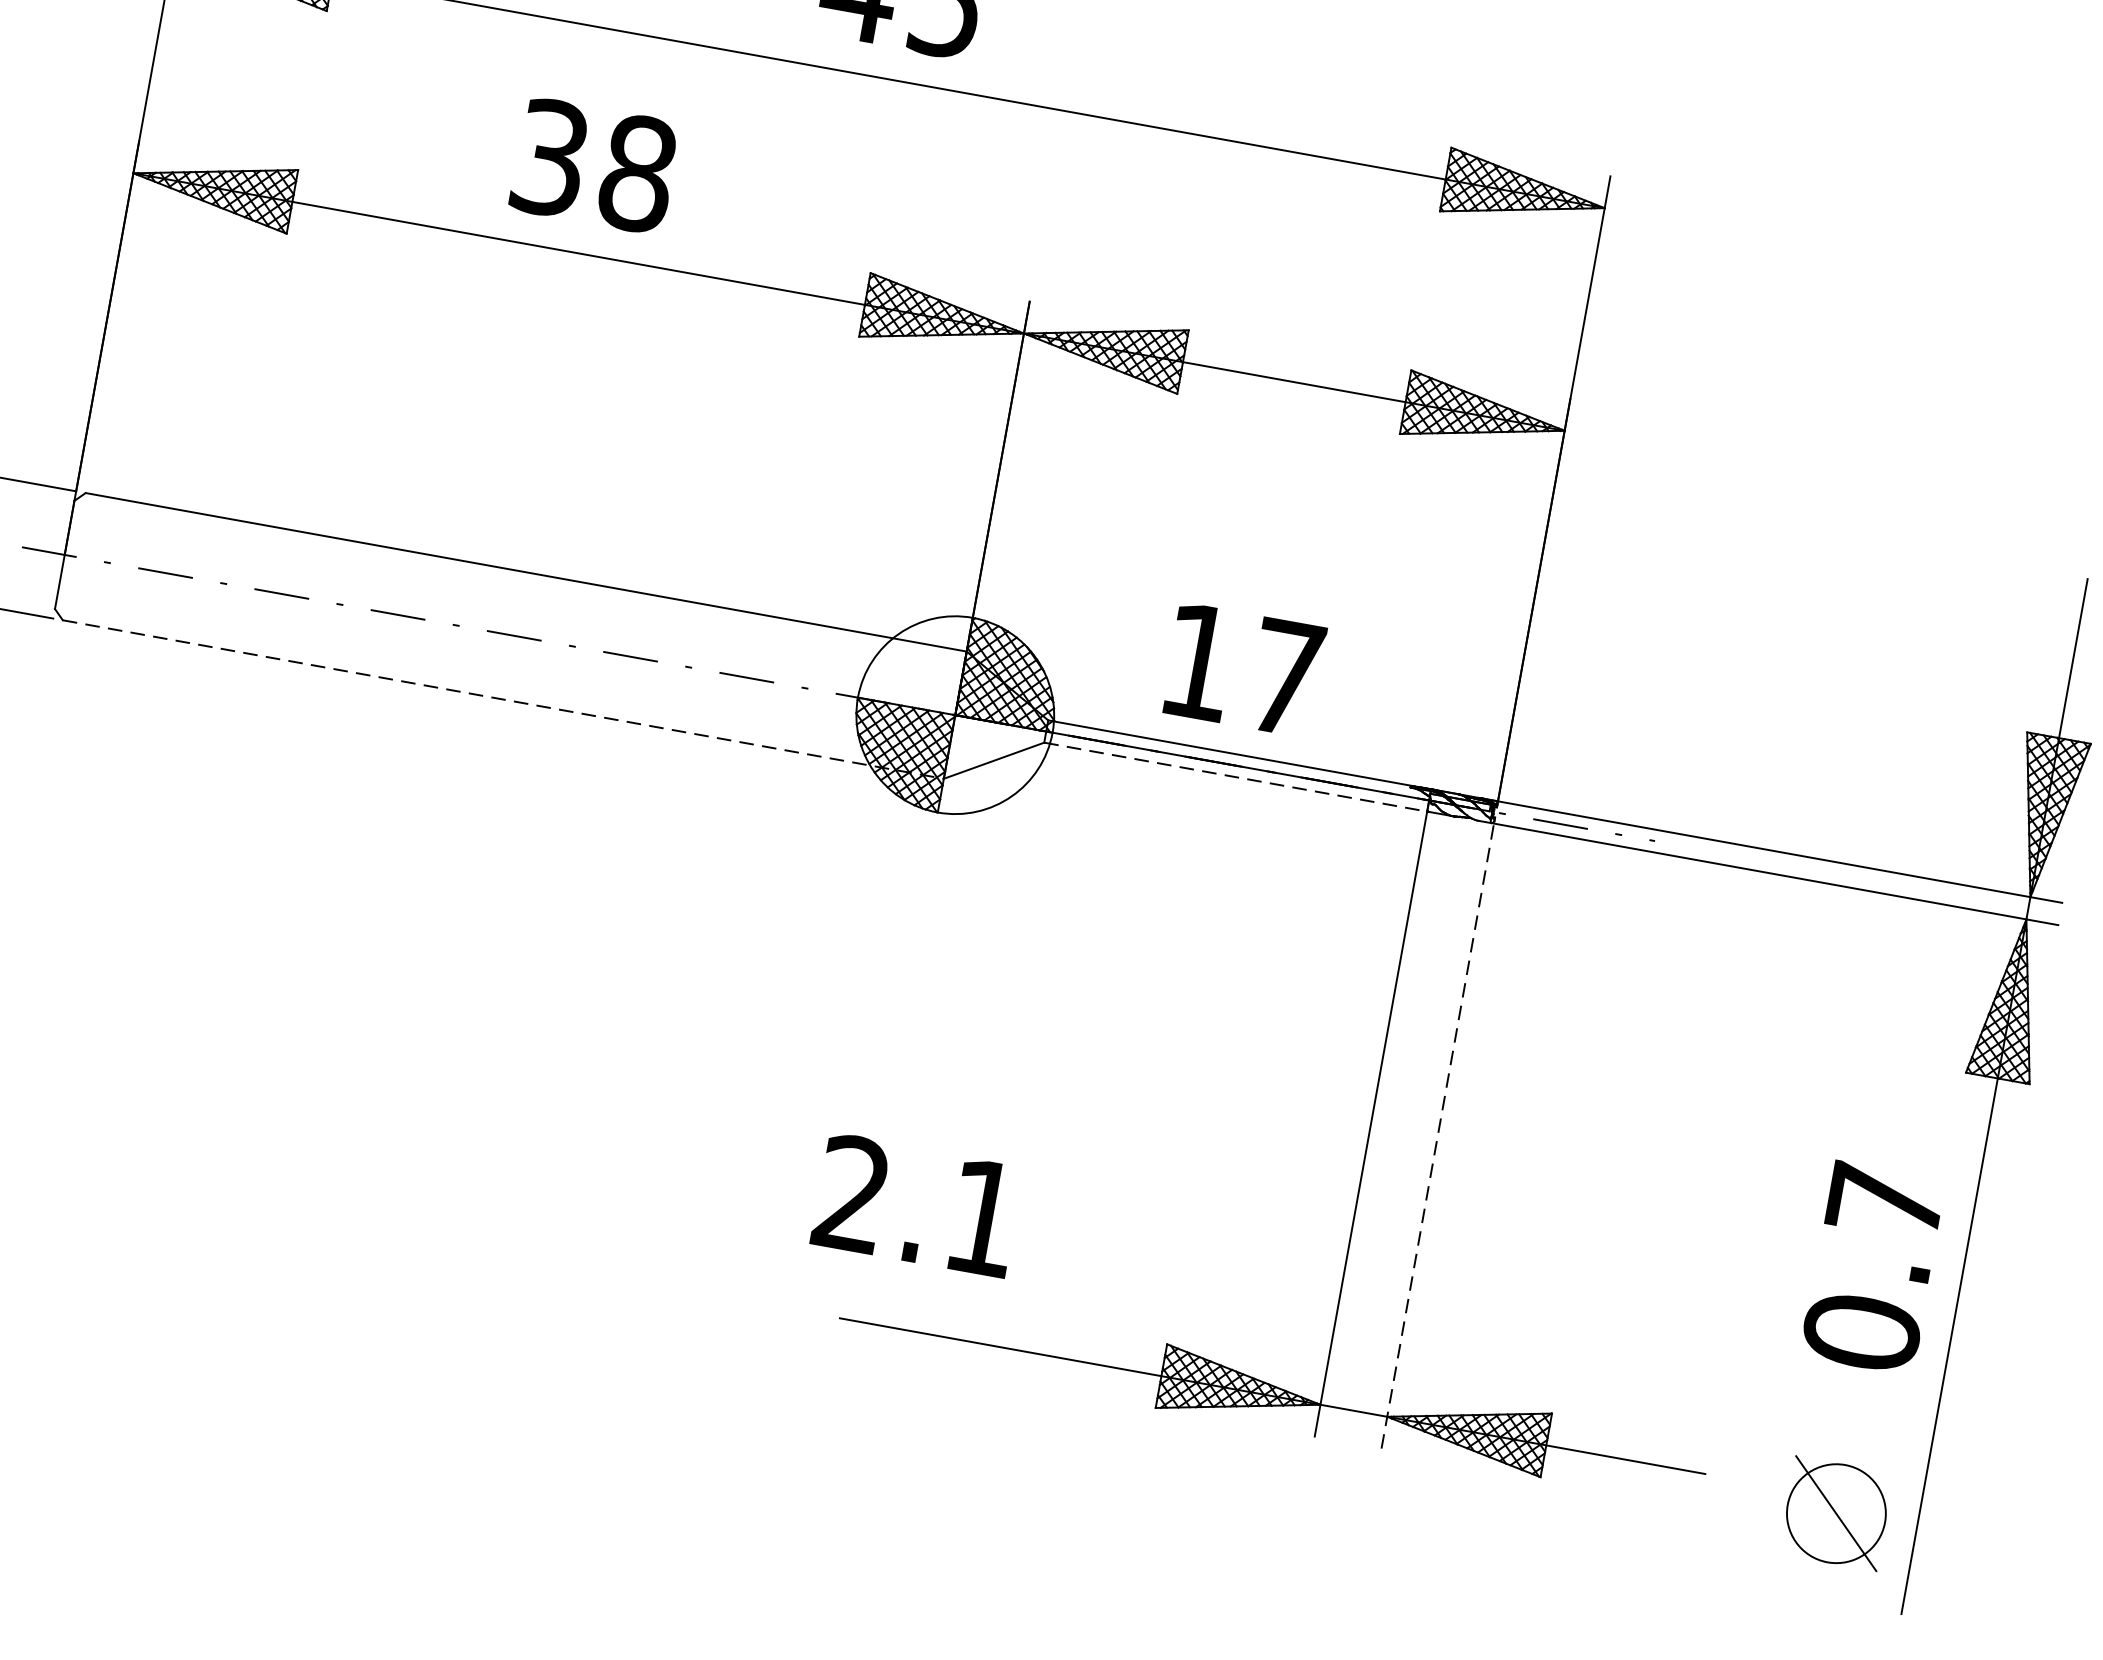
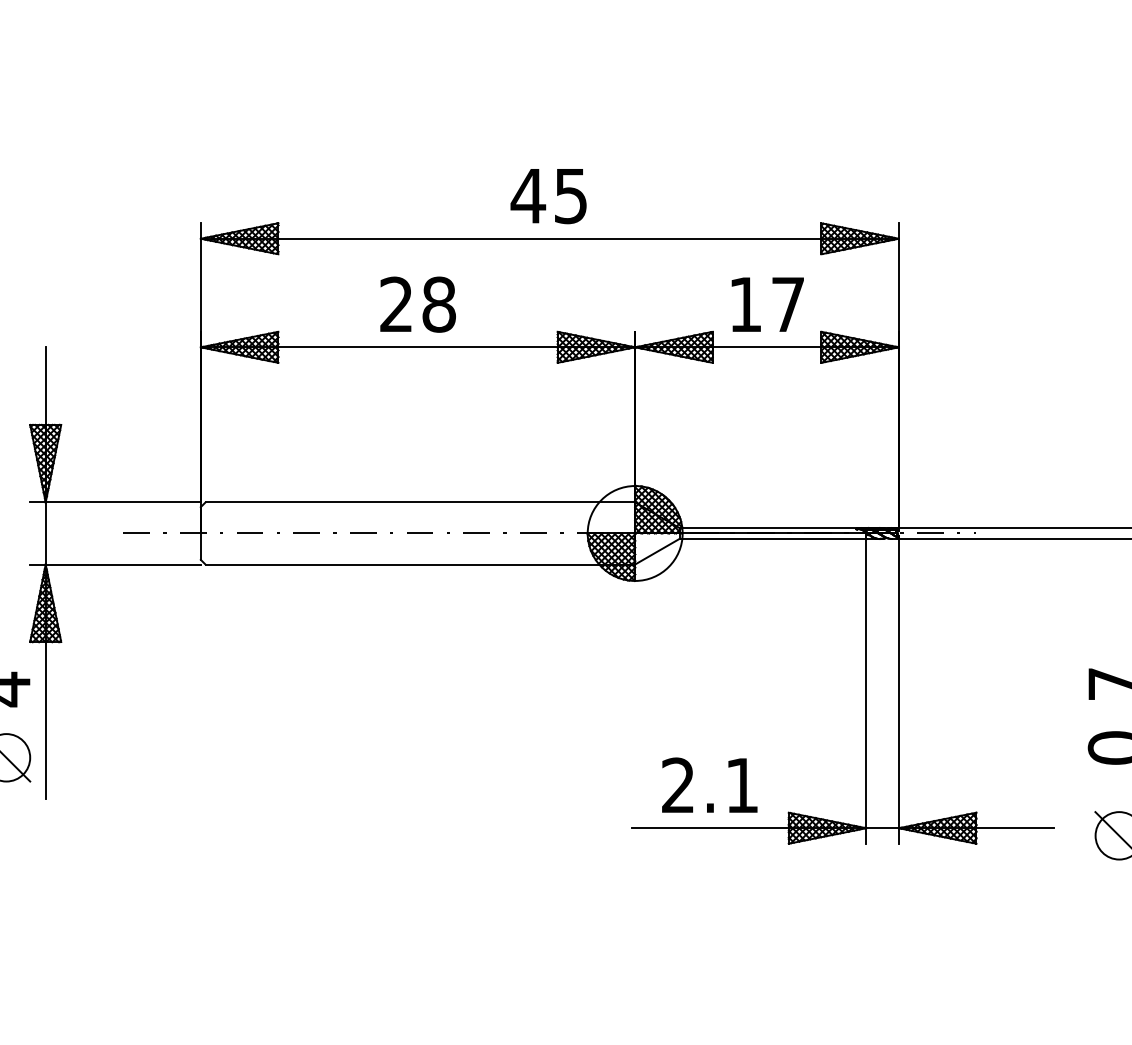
text: (550, 157) -> (396, 304), 38 -> 28
text: (1243, 669) -> (767, 304), moved
line: (503, 699) -> (420, 564), dashed -> solid
line: (1237, 776) -> (773, 538), dashed -> solid
line: (1437, 1134) -> (898, 690), dashed -> solid
text: (916, 1203) -> (709, 784), moved

